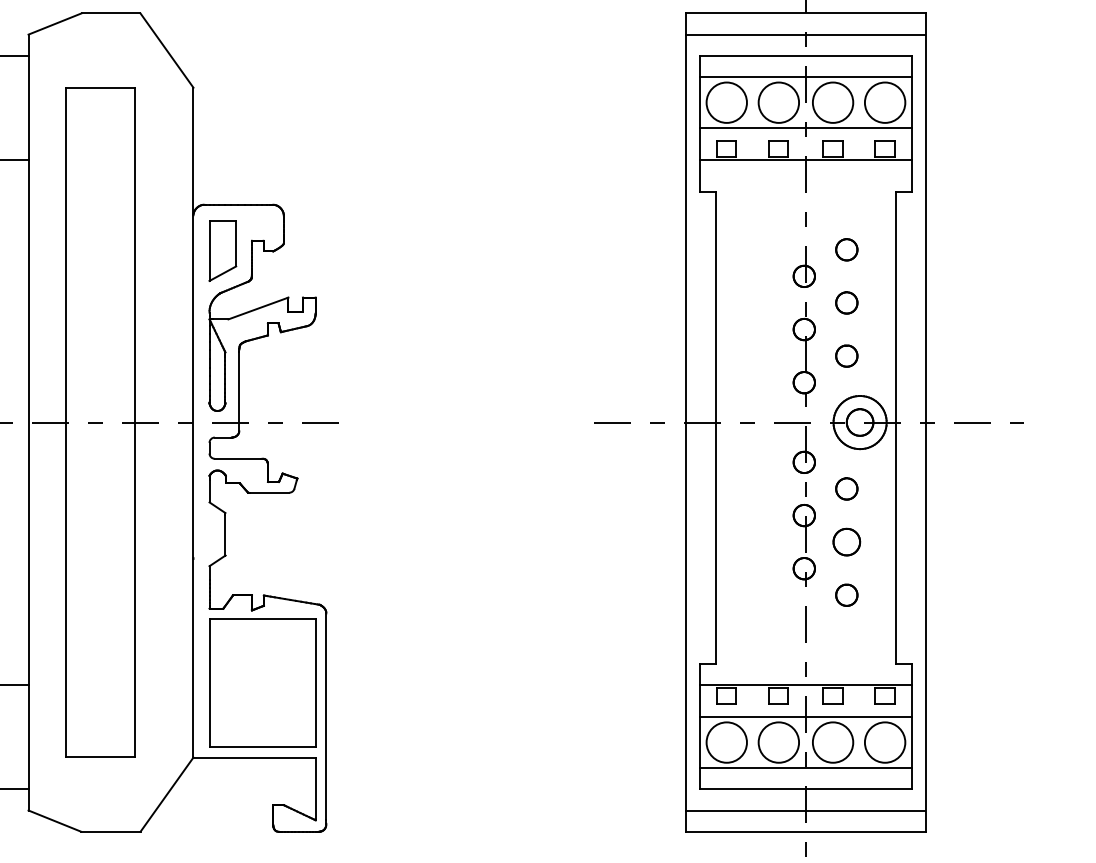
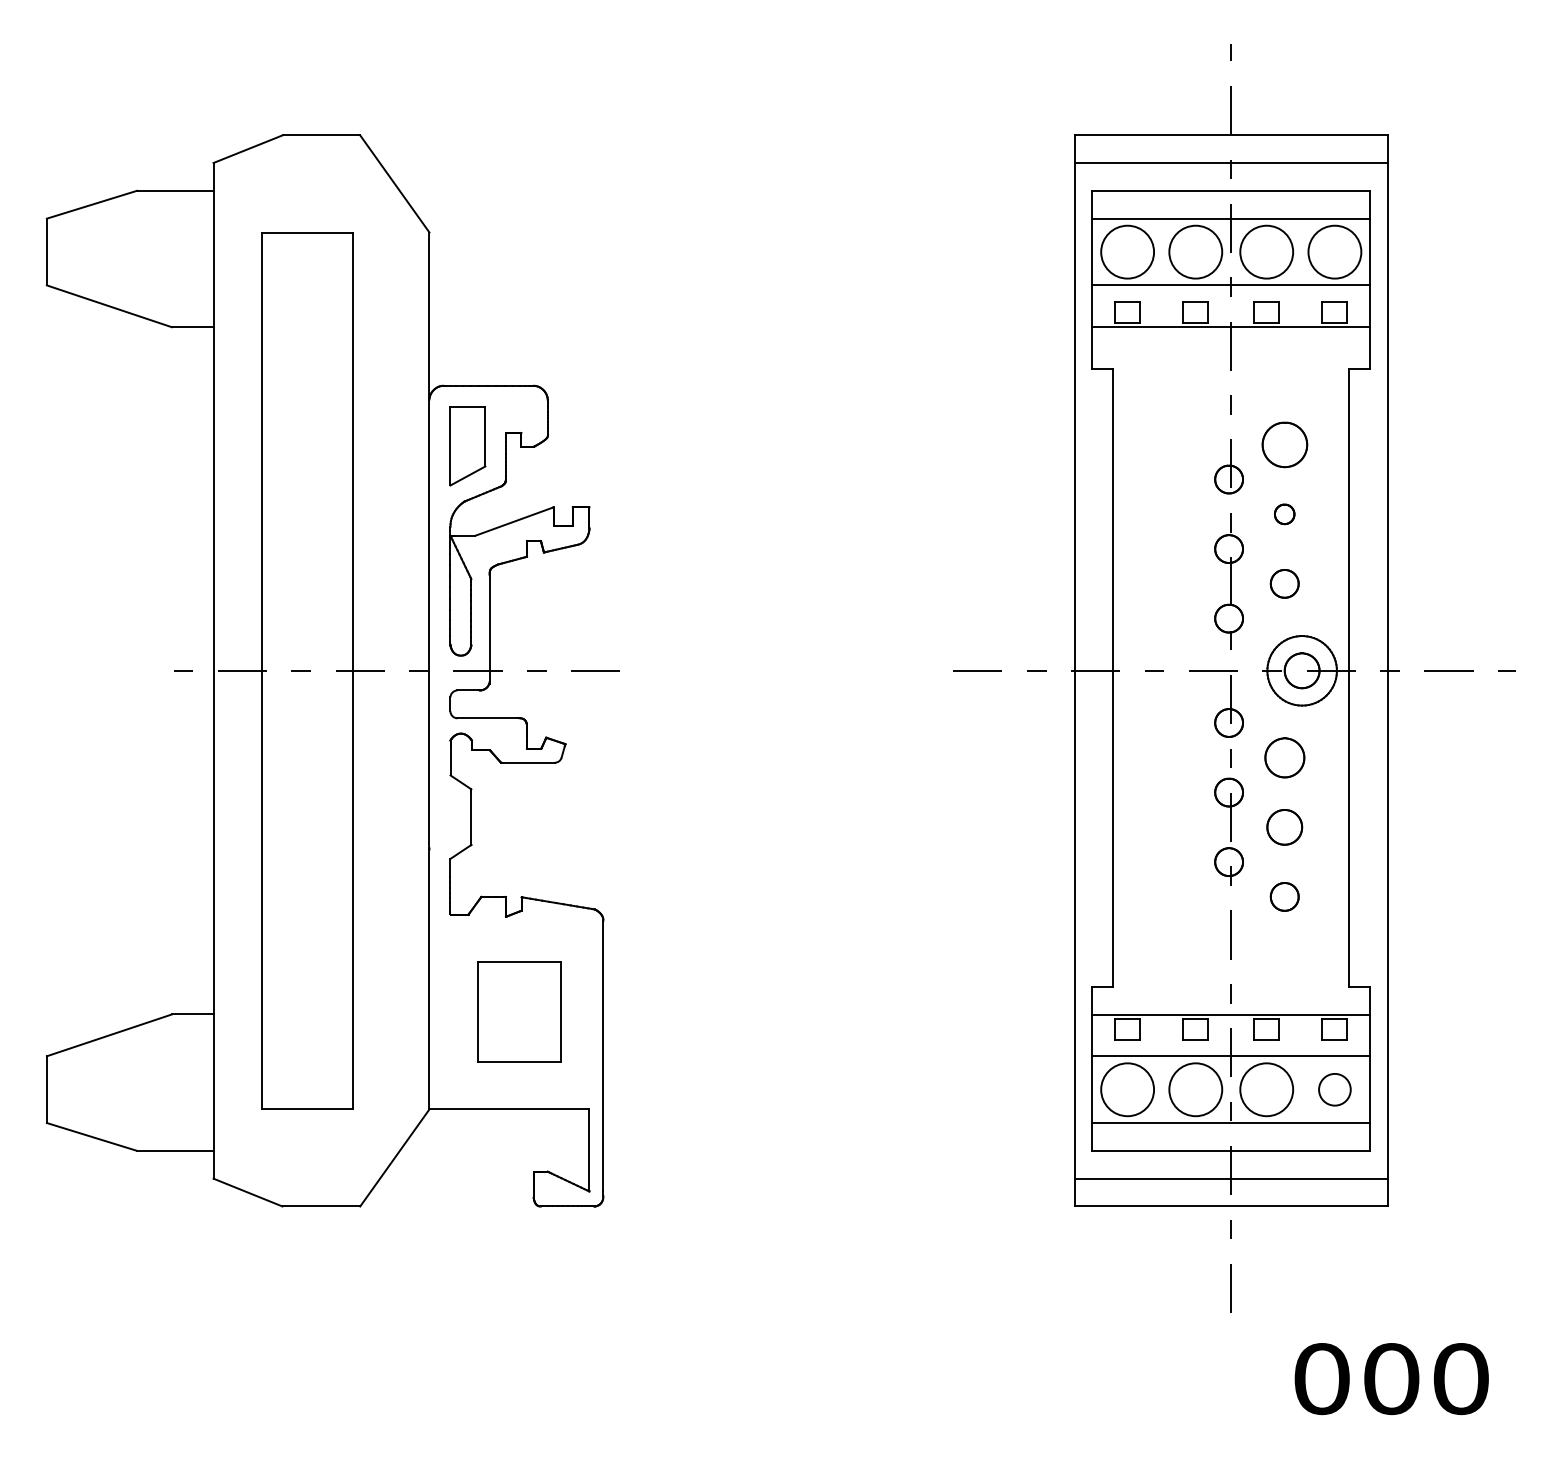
part: (846, 249) -> (1284, 444), size x1.6
part: (846, 303) -> (1284, 514), size x0.7
part: (846, 488) -> (1284, 757), size x1.4
part: (262, 682) -> (519, 1011), size x0.6
circle: (884, 742) -> (1334, 1089), size x0.6

